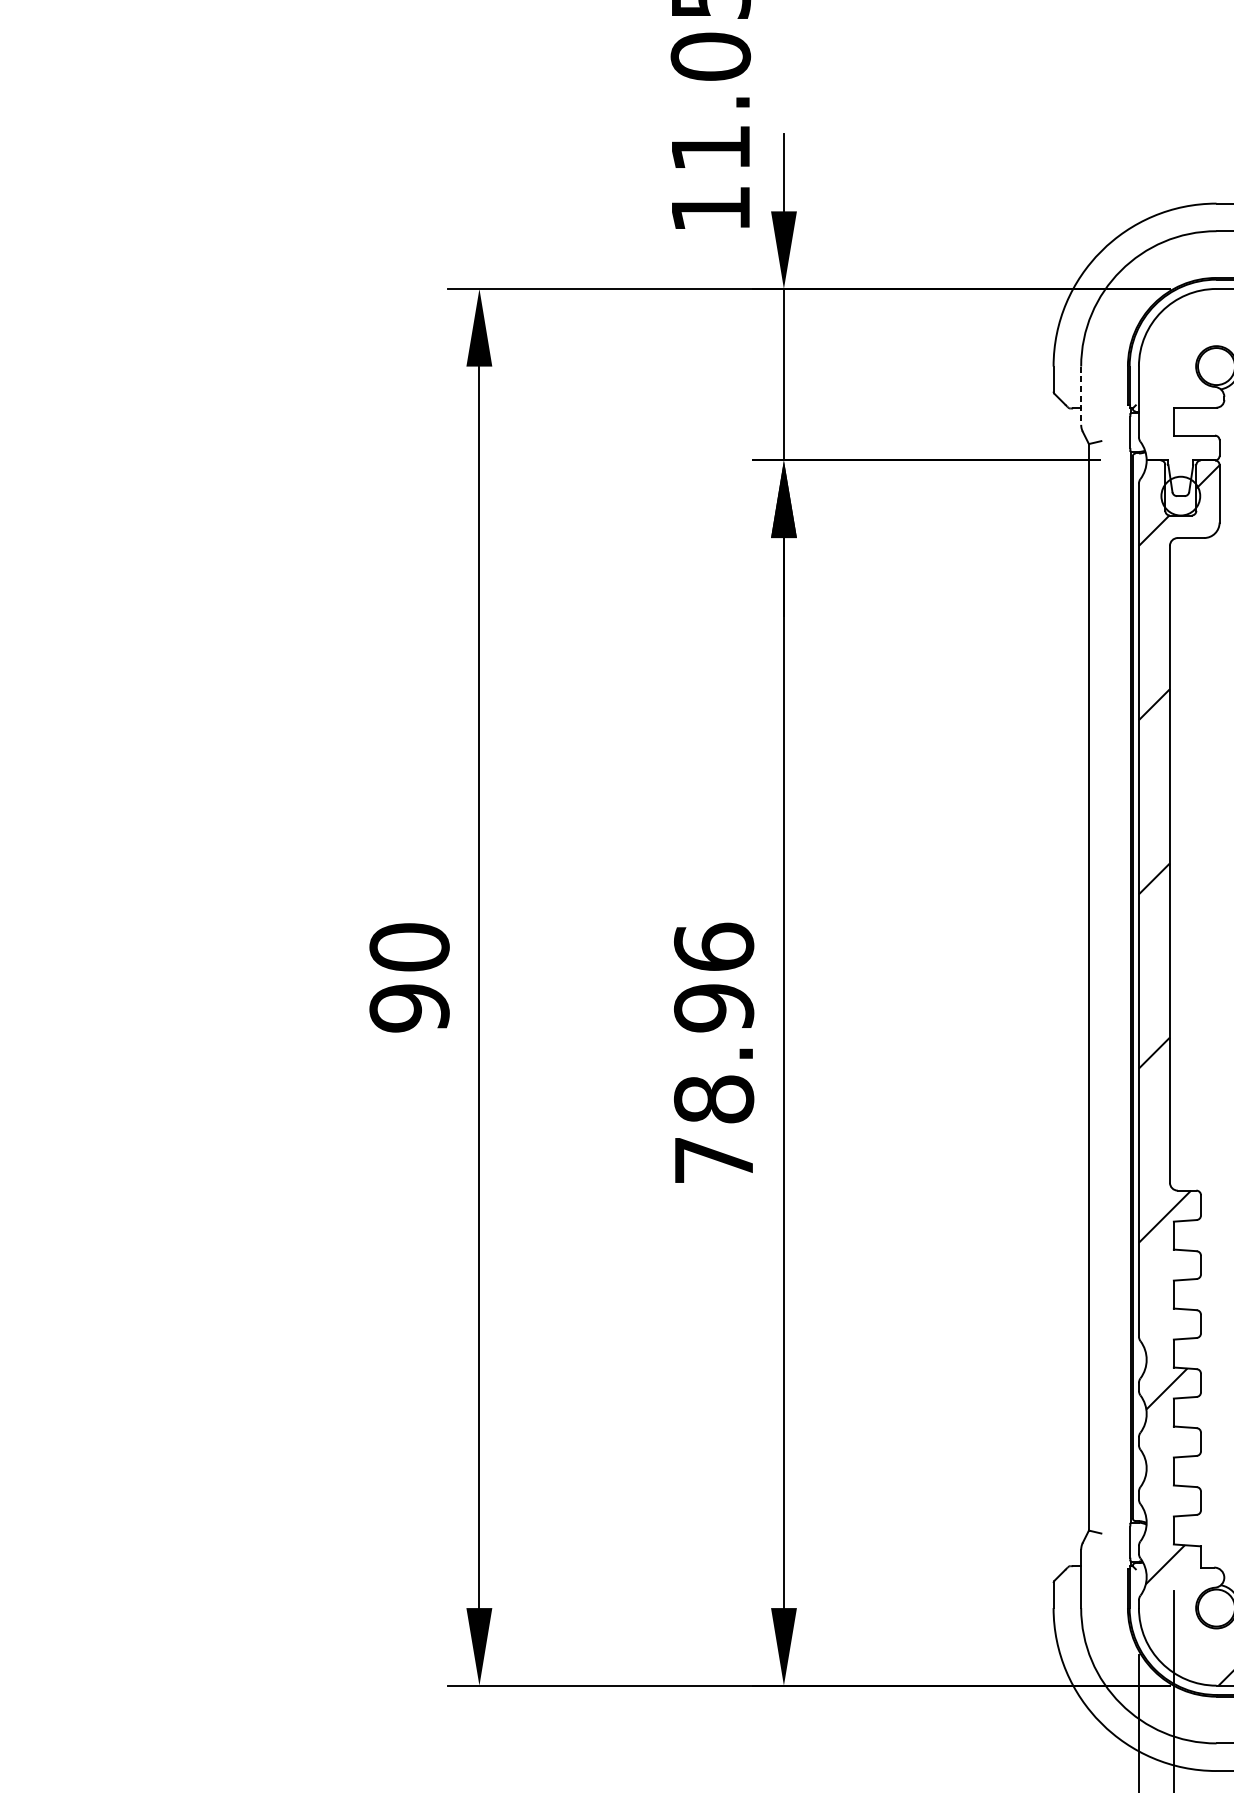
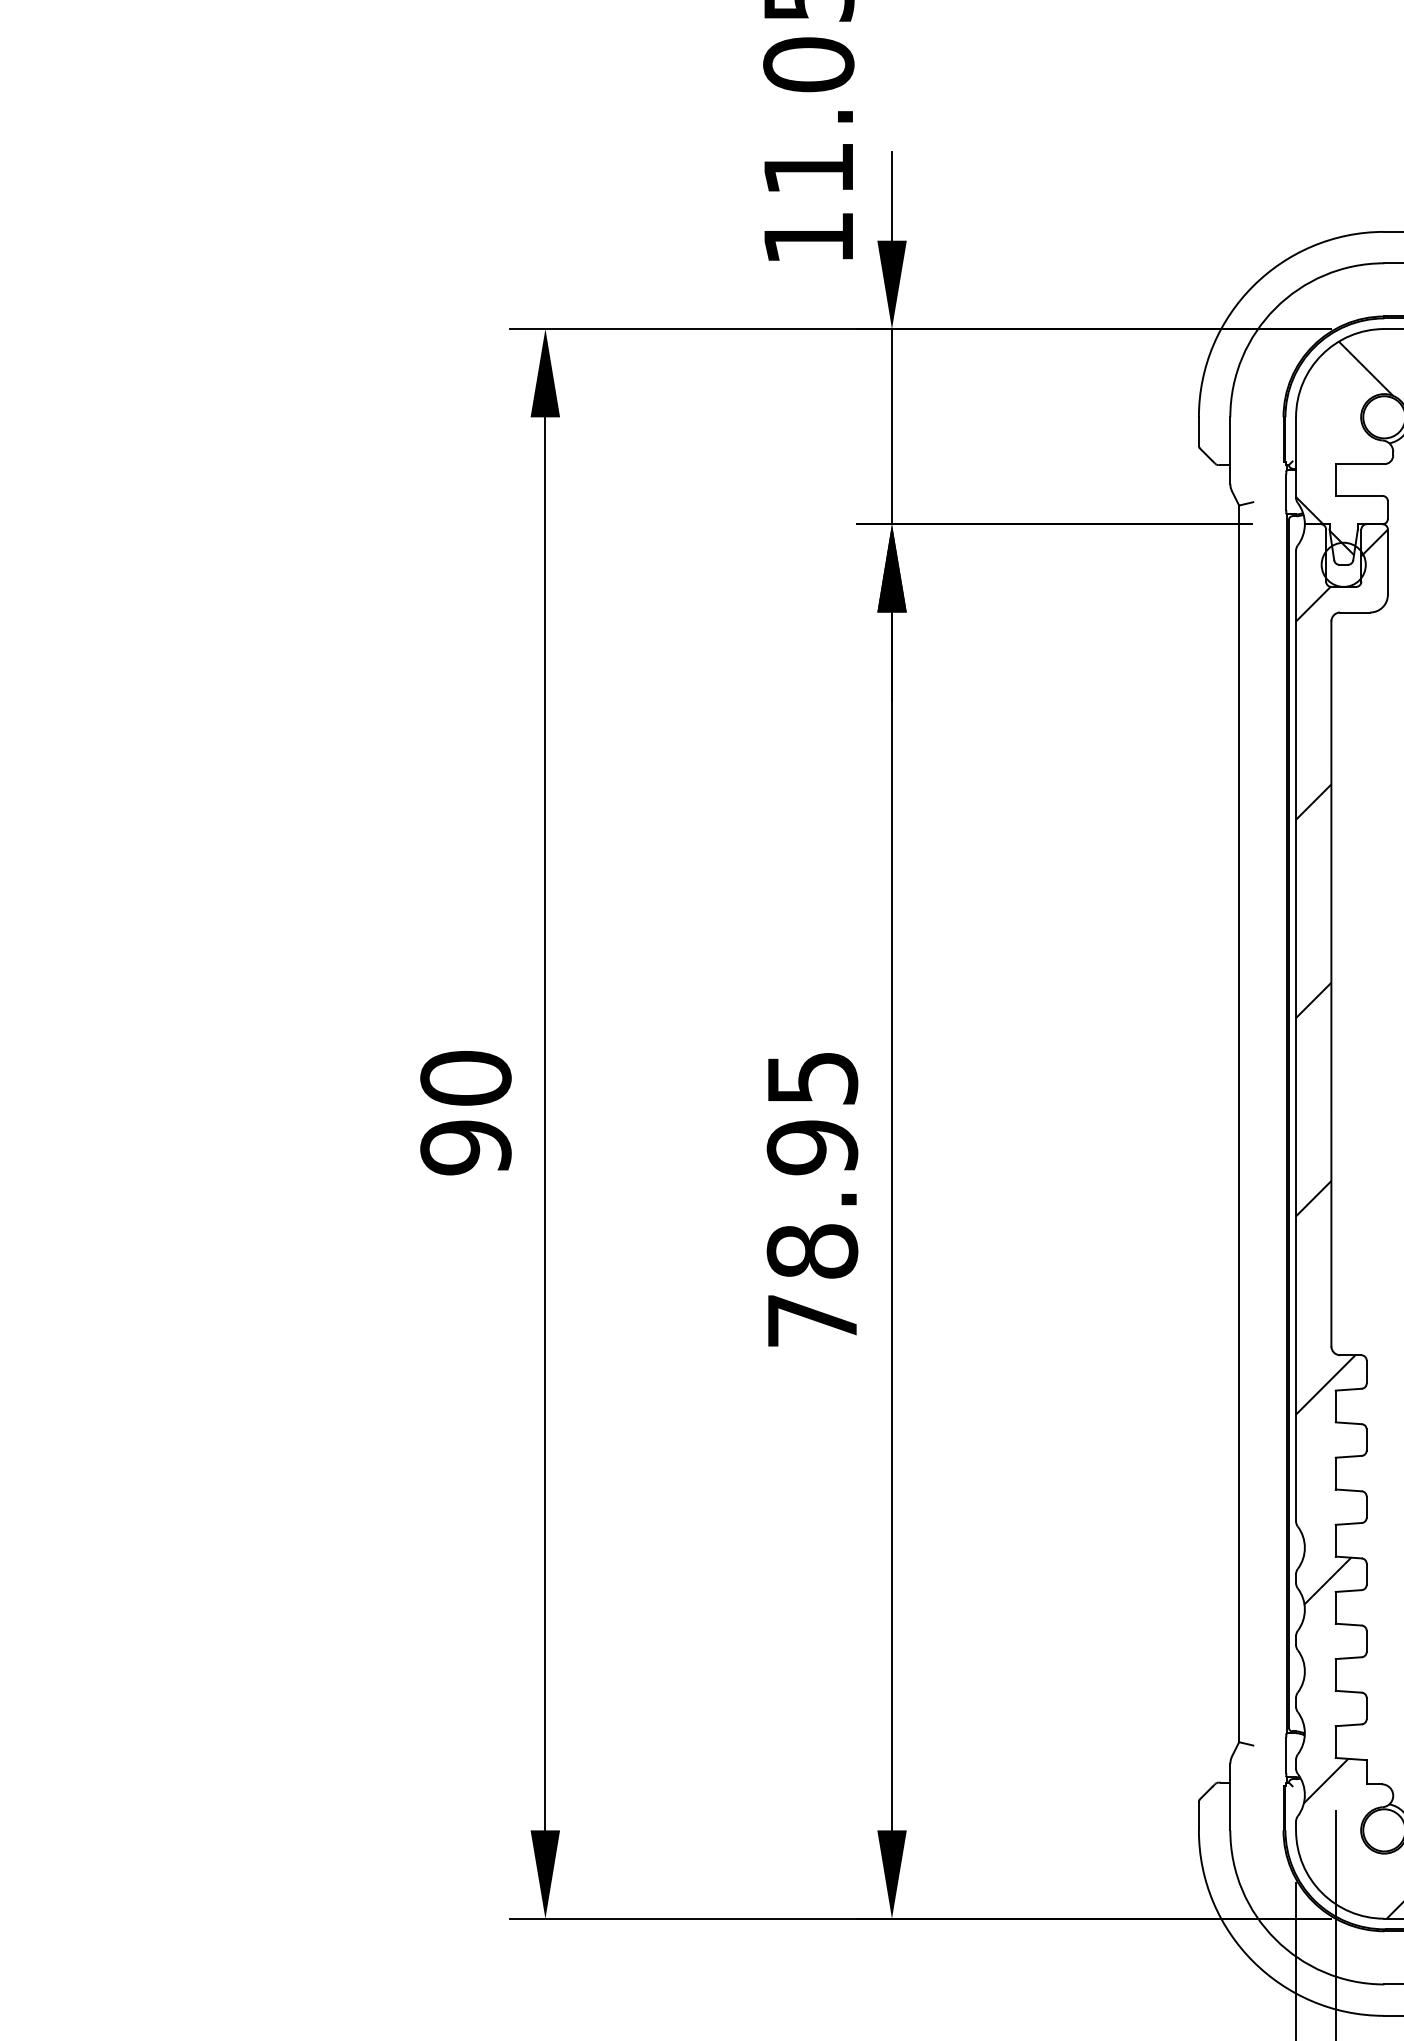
hatch: (1181, 393) -> (1344, 448), added
line: (1081, 396) -> (1230, 451), dashed -> solid
text: (714, 946) -> (812, 1077), 78.96 -> 78.95

